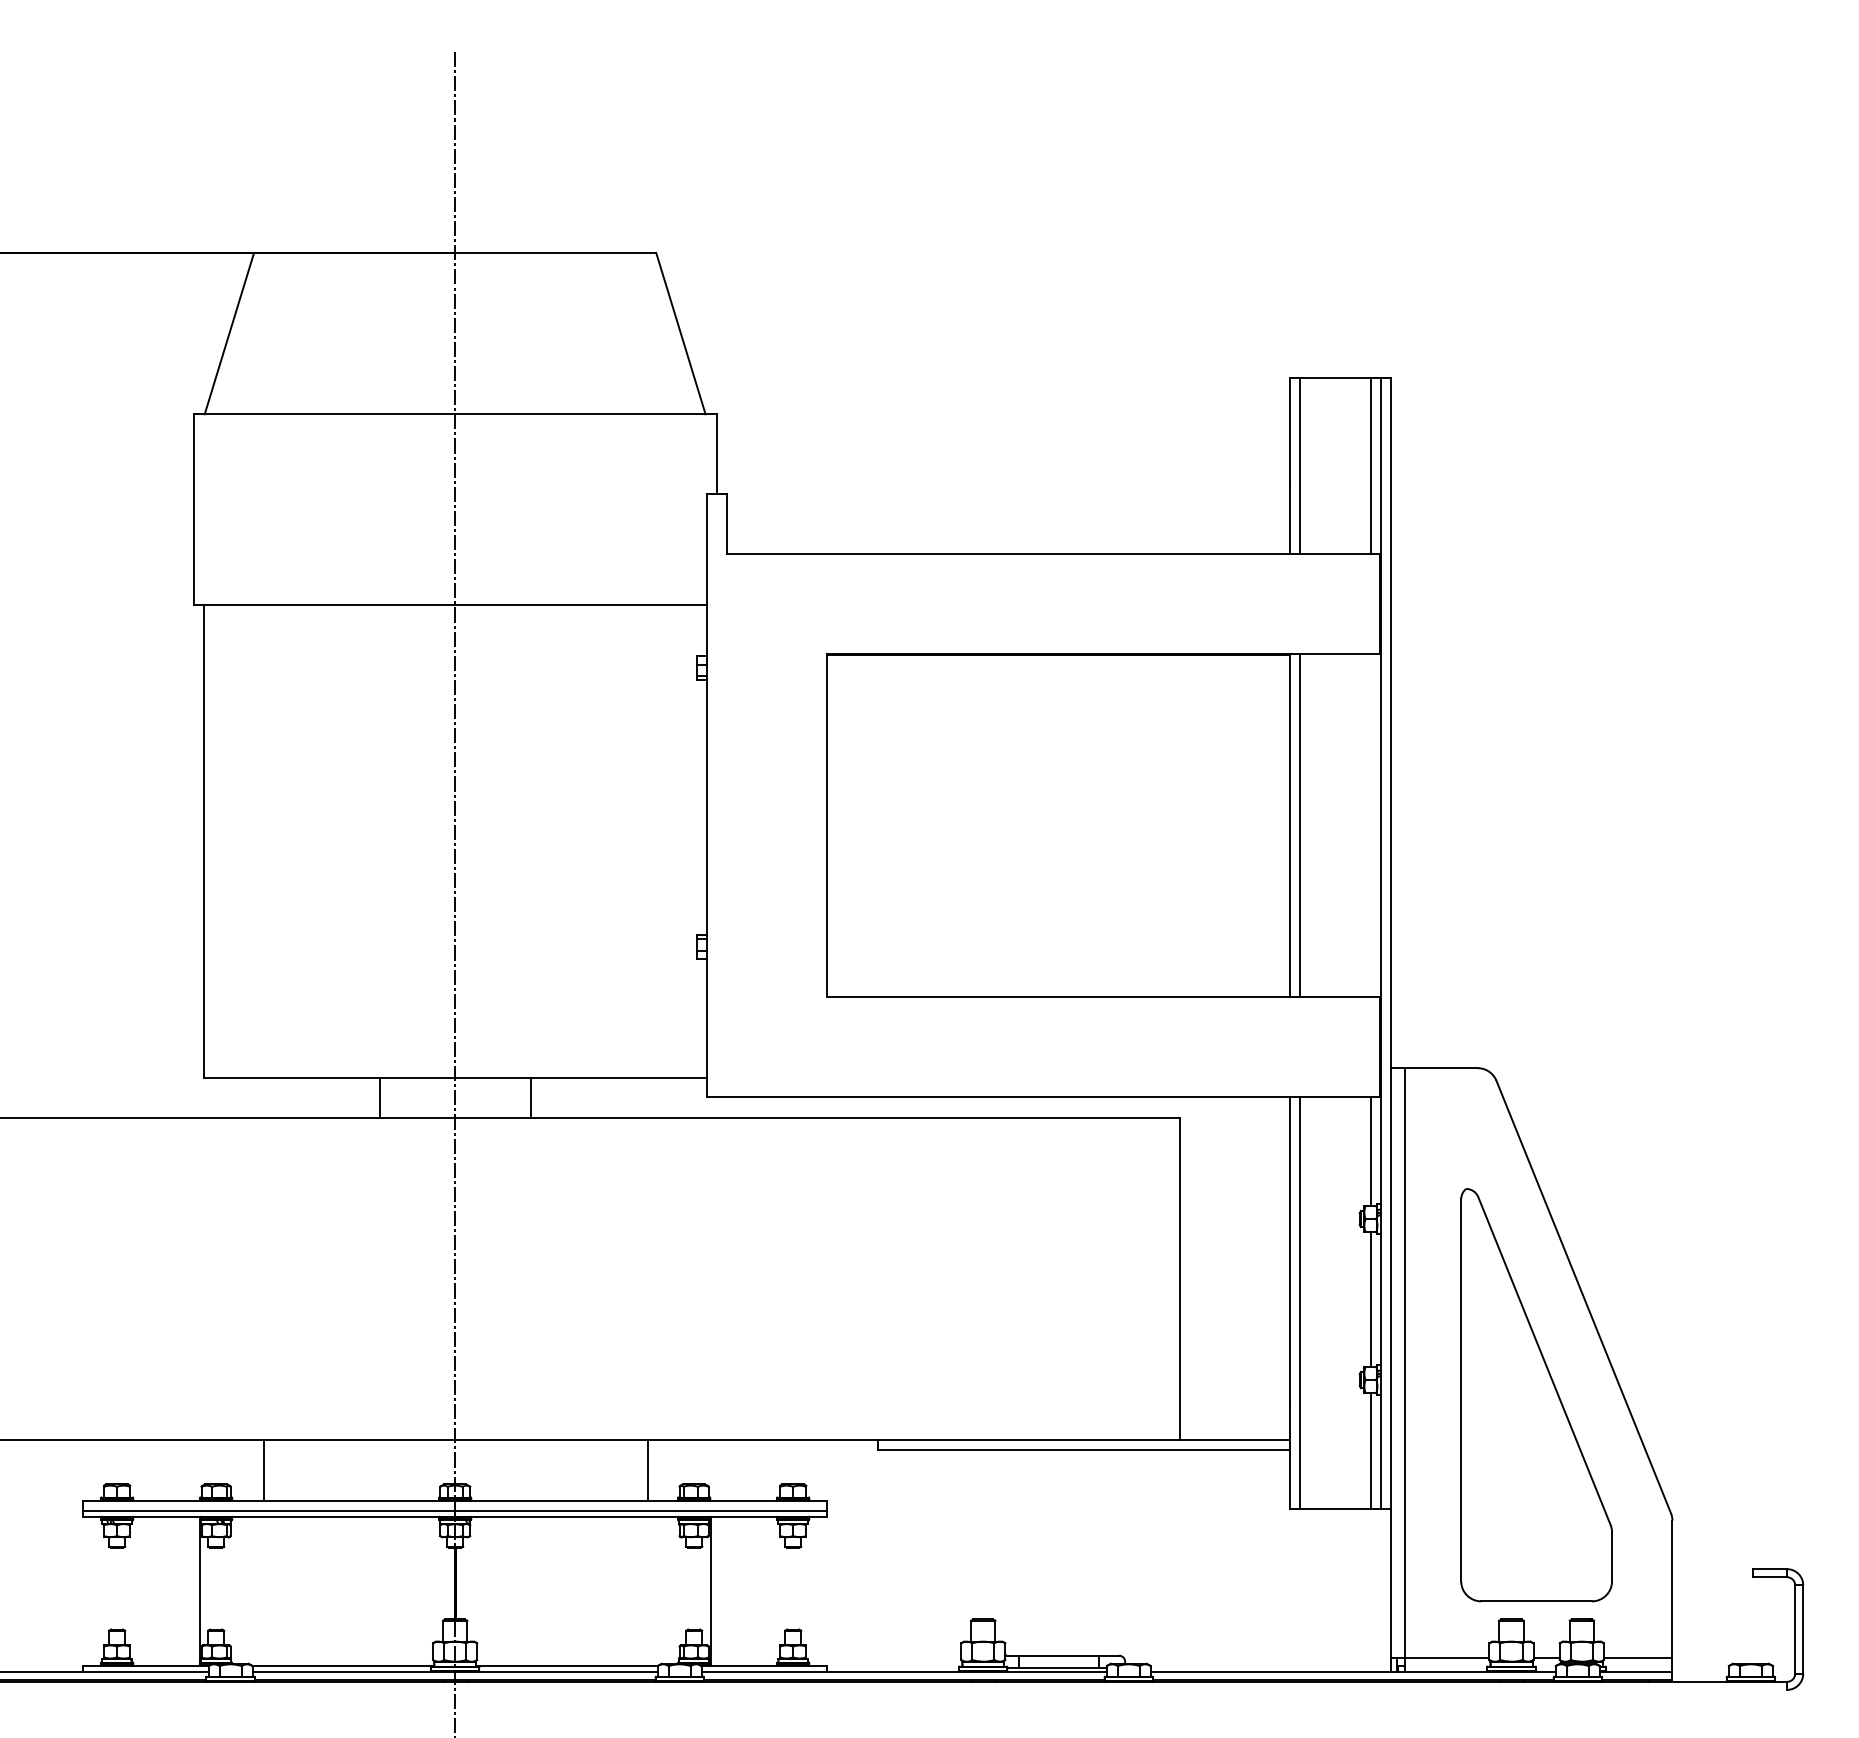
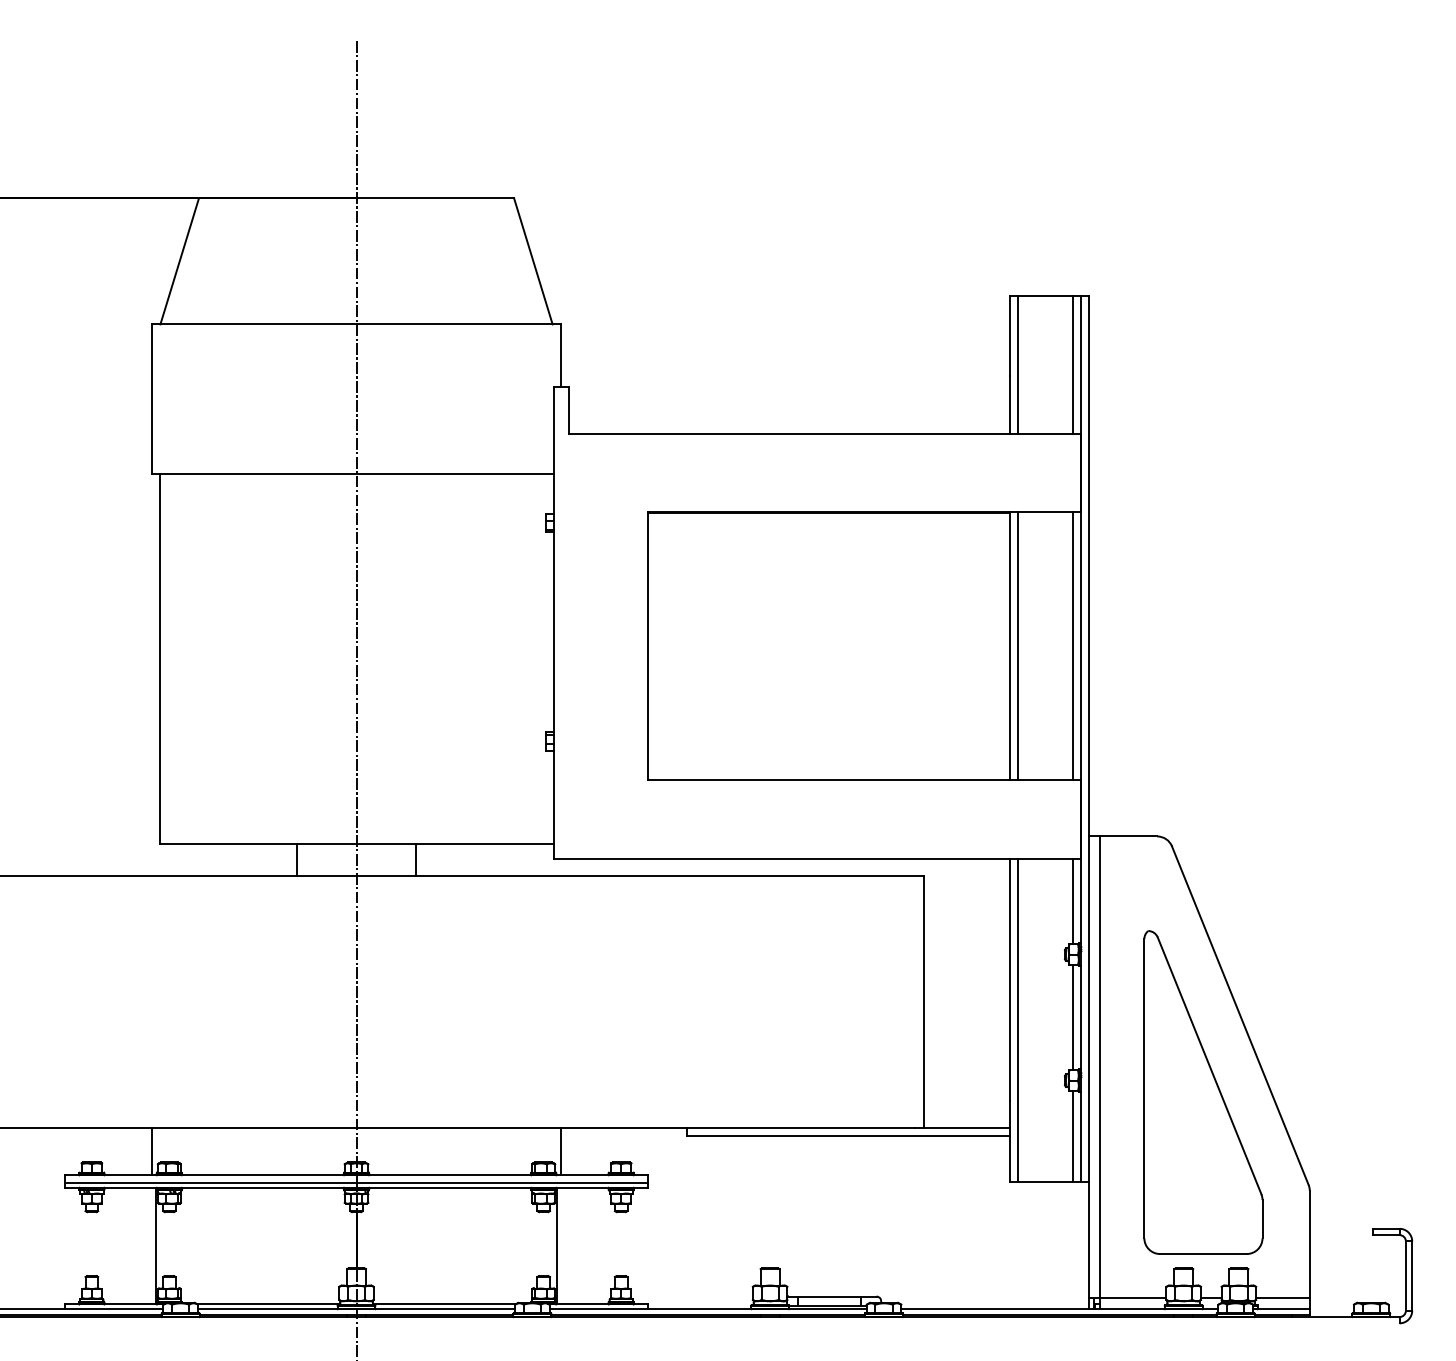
line: (1370, 825) -> (1073, 646), added
line: (263, 1470) -> (151, 1151), moved
line: (647, 1470) -> (561, 1151), moved

